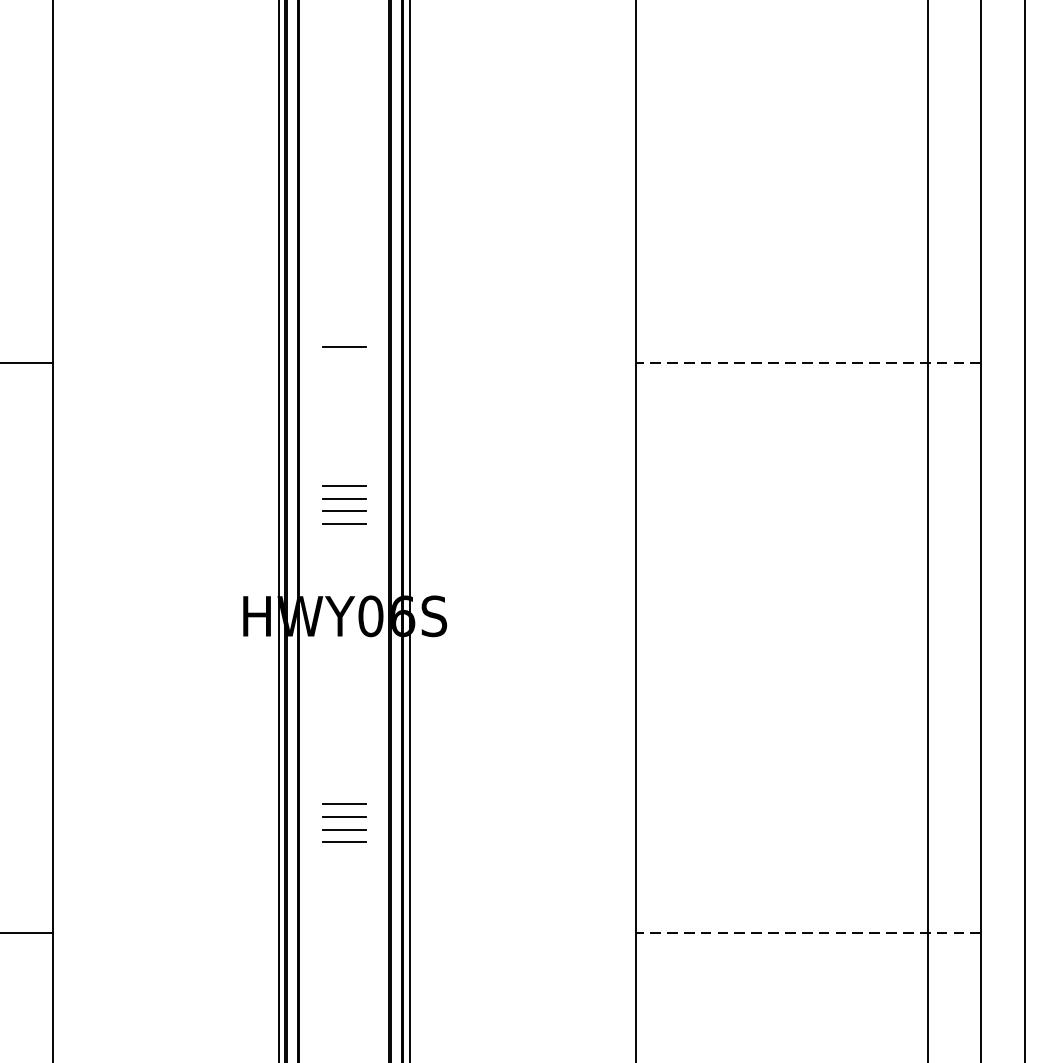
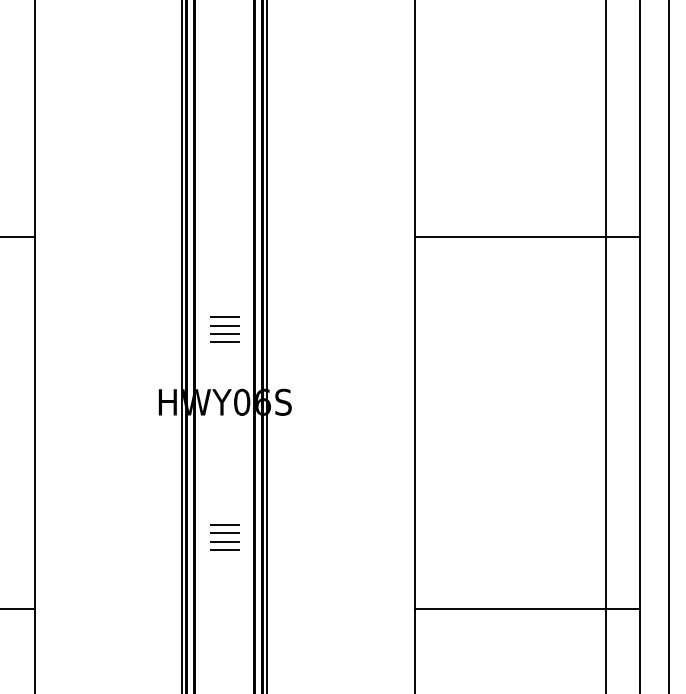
line: (343, 345) -> (224, 225), removed
line: (808, 362) -> (527, 236), dashed -> solid
line: (808, 933) -> (527, 609), dashed -> solid

